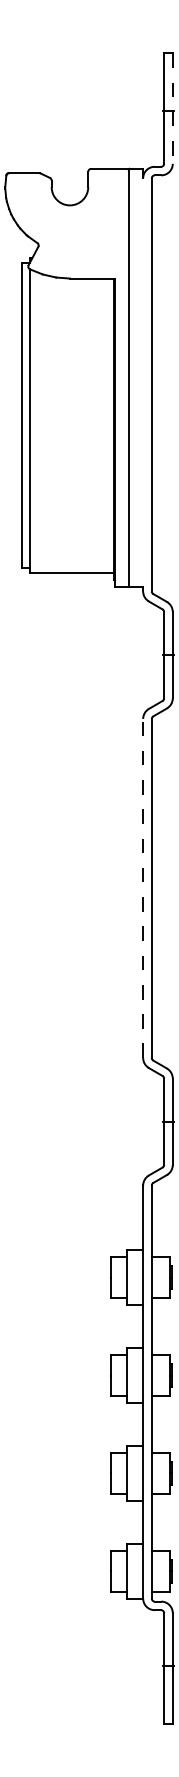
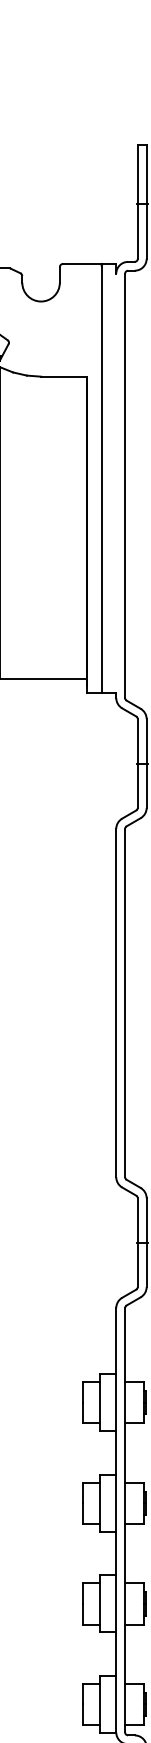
line: (172, 109) -> (146, 203), dashed -> solid
line: (143, 888) -> (116, 1003), dashed -> solid

